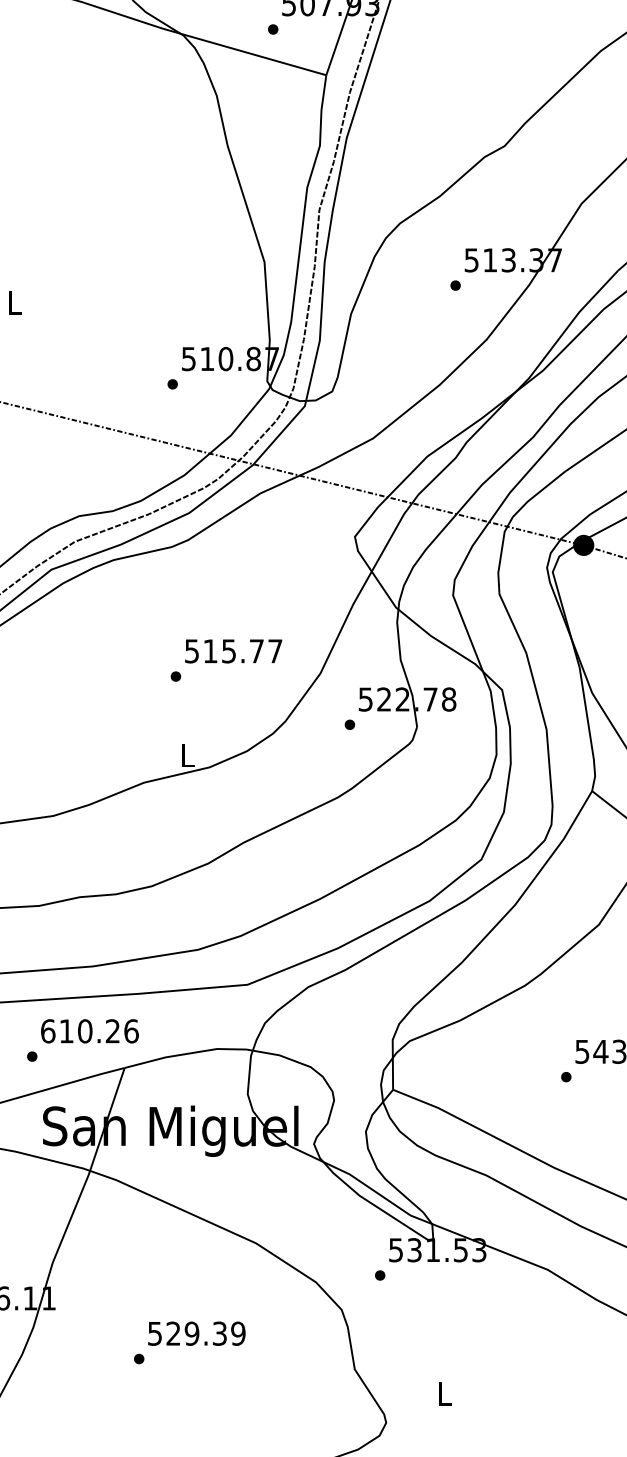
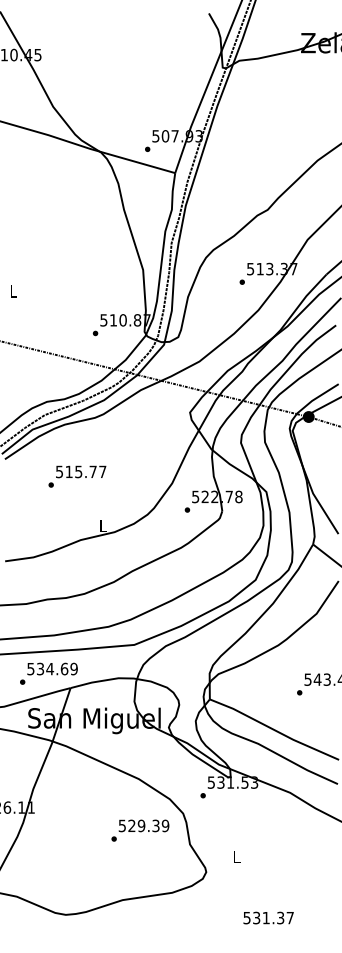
text: (226, 660) -> (77, 476), moved
text: (89, 1030) -> (52, 668), 610.26 -> 534.69
text: (189, 1342) -> (140, 830), moved

